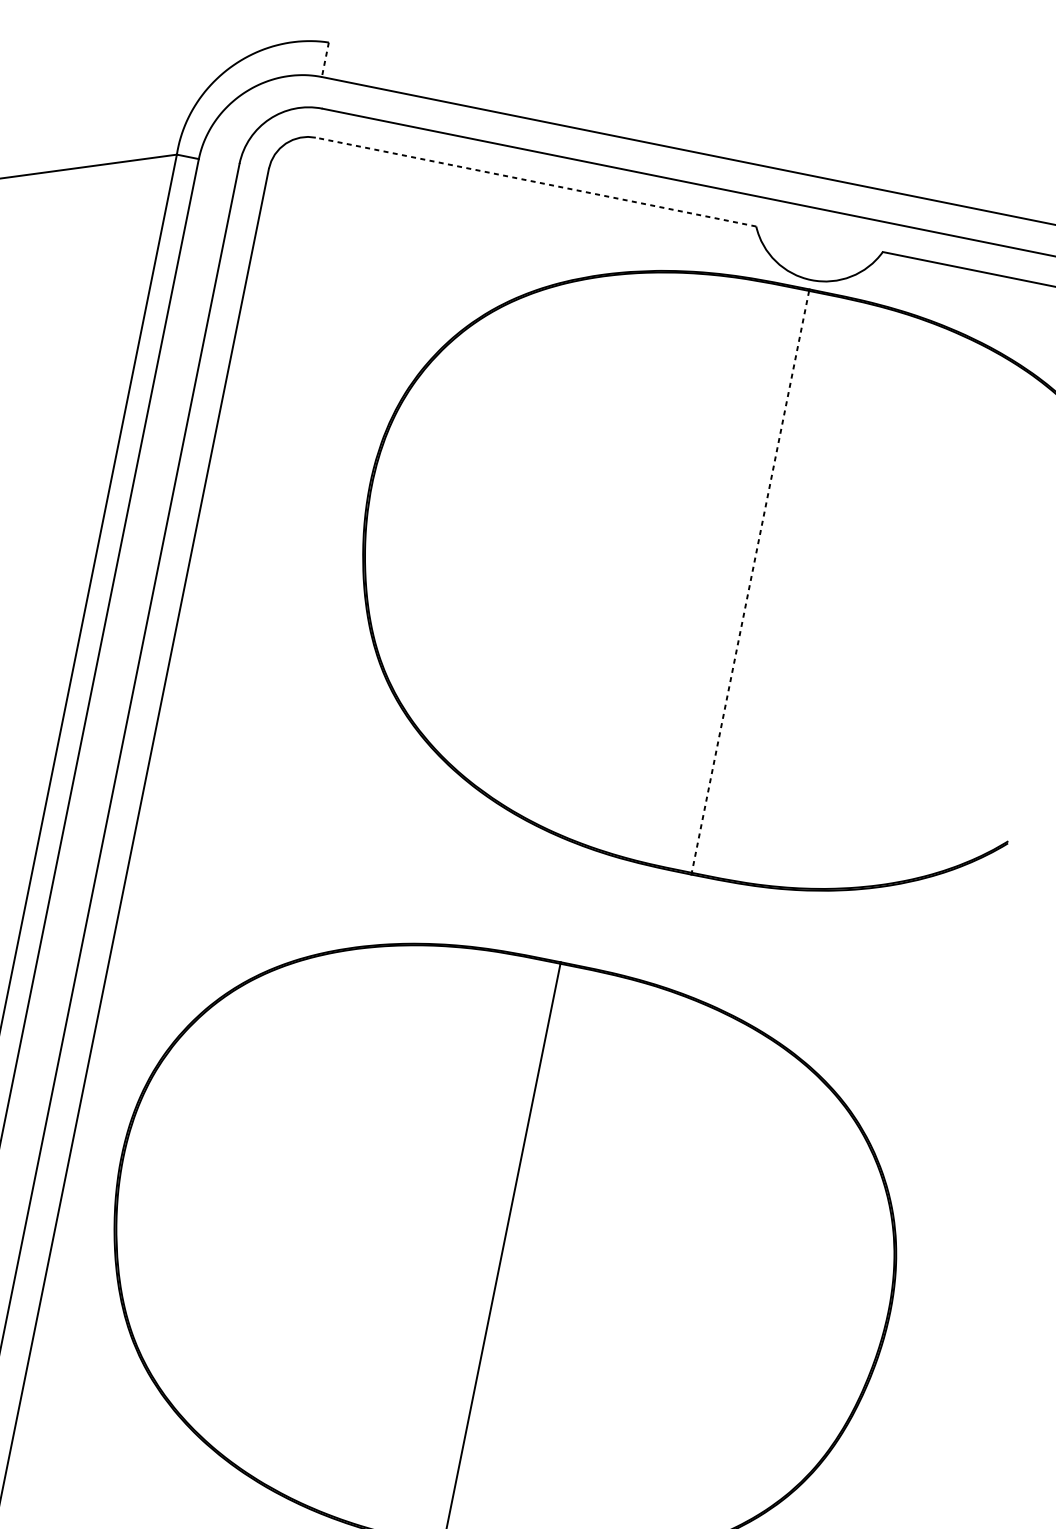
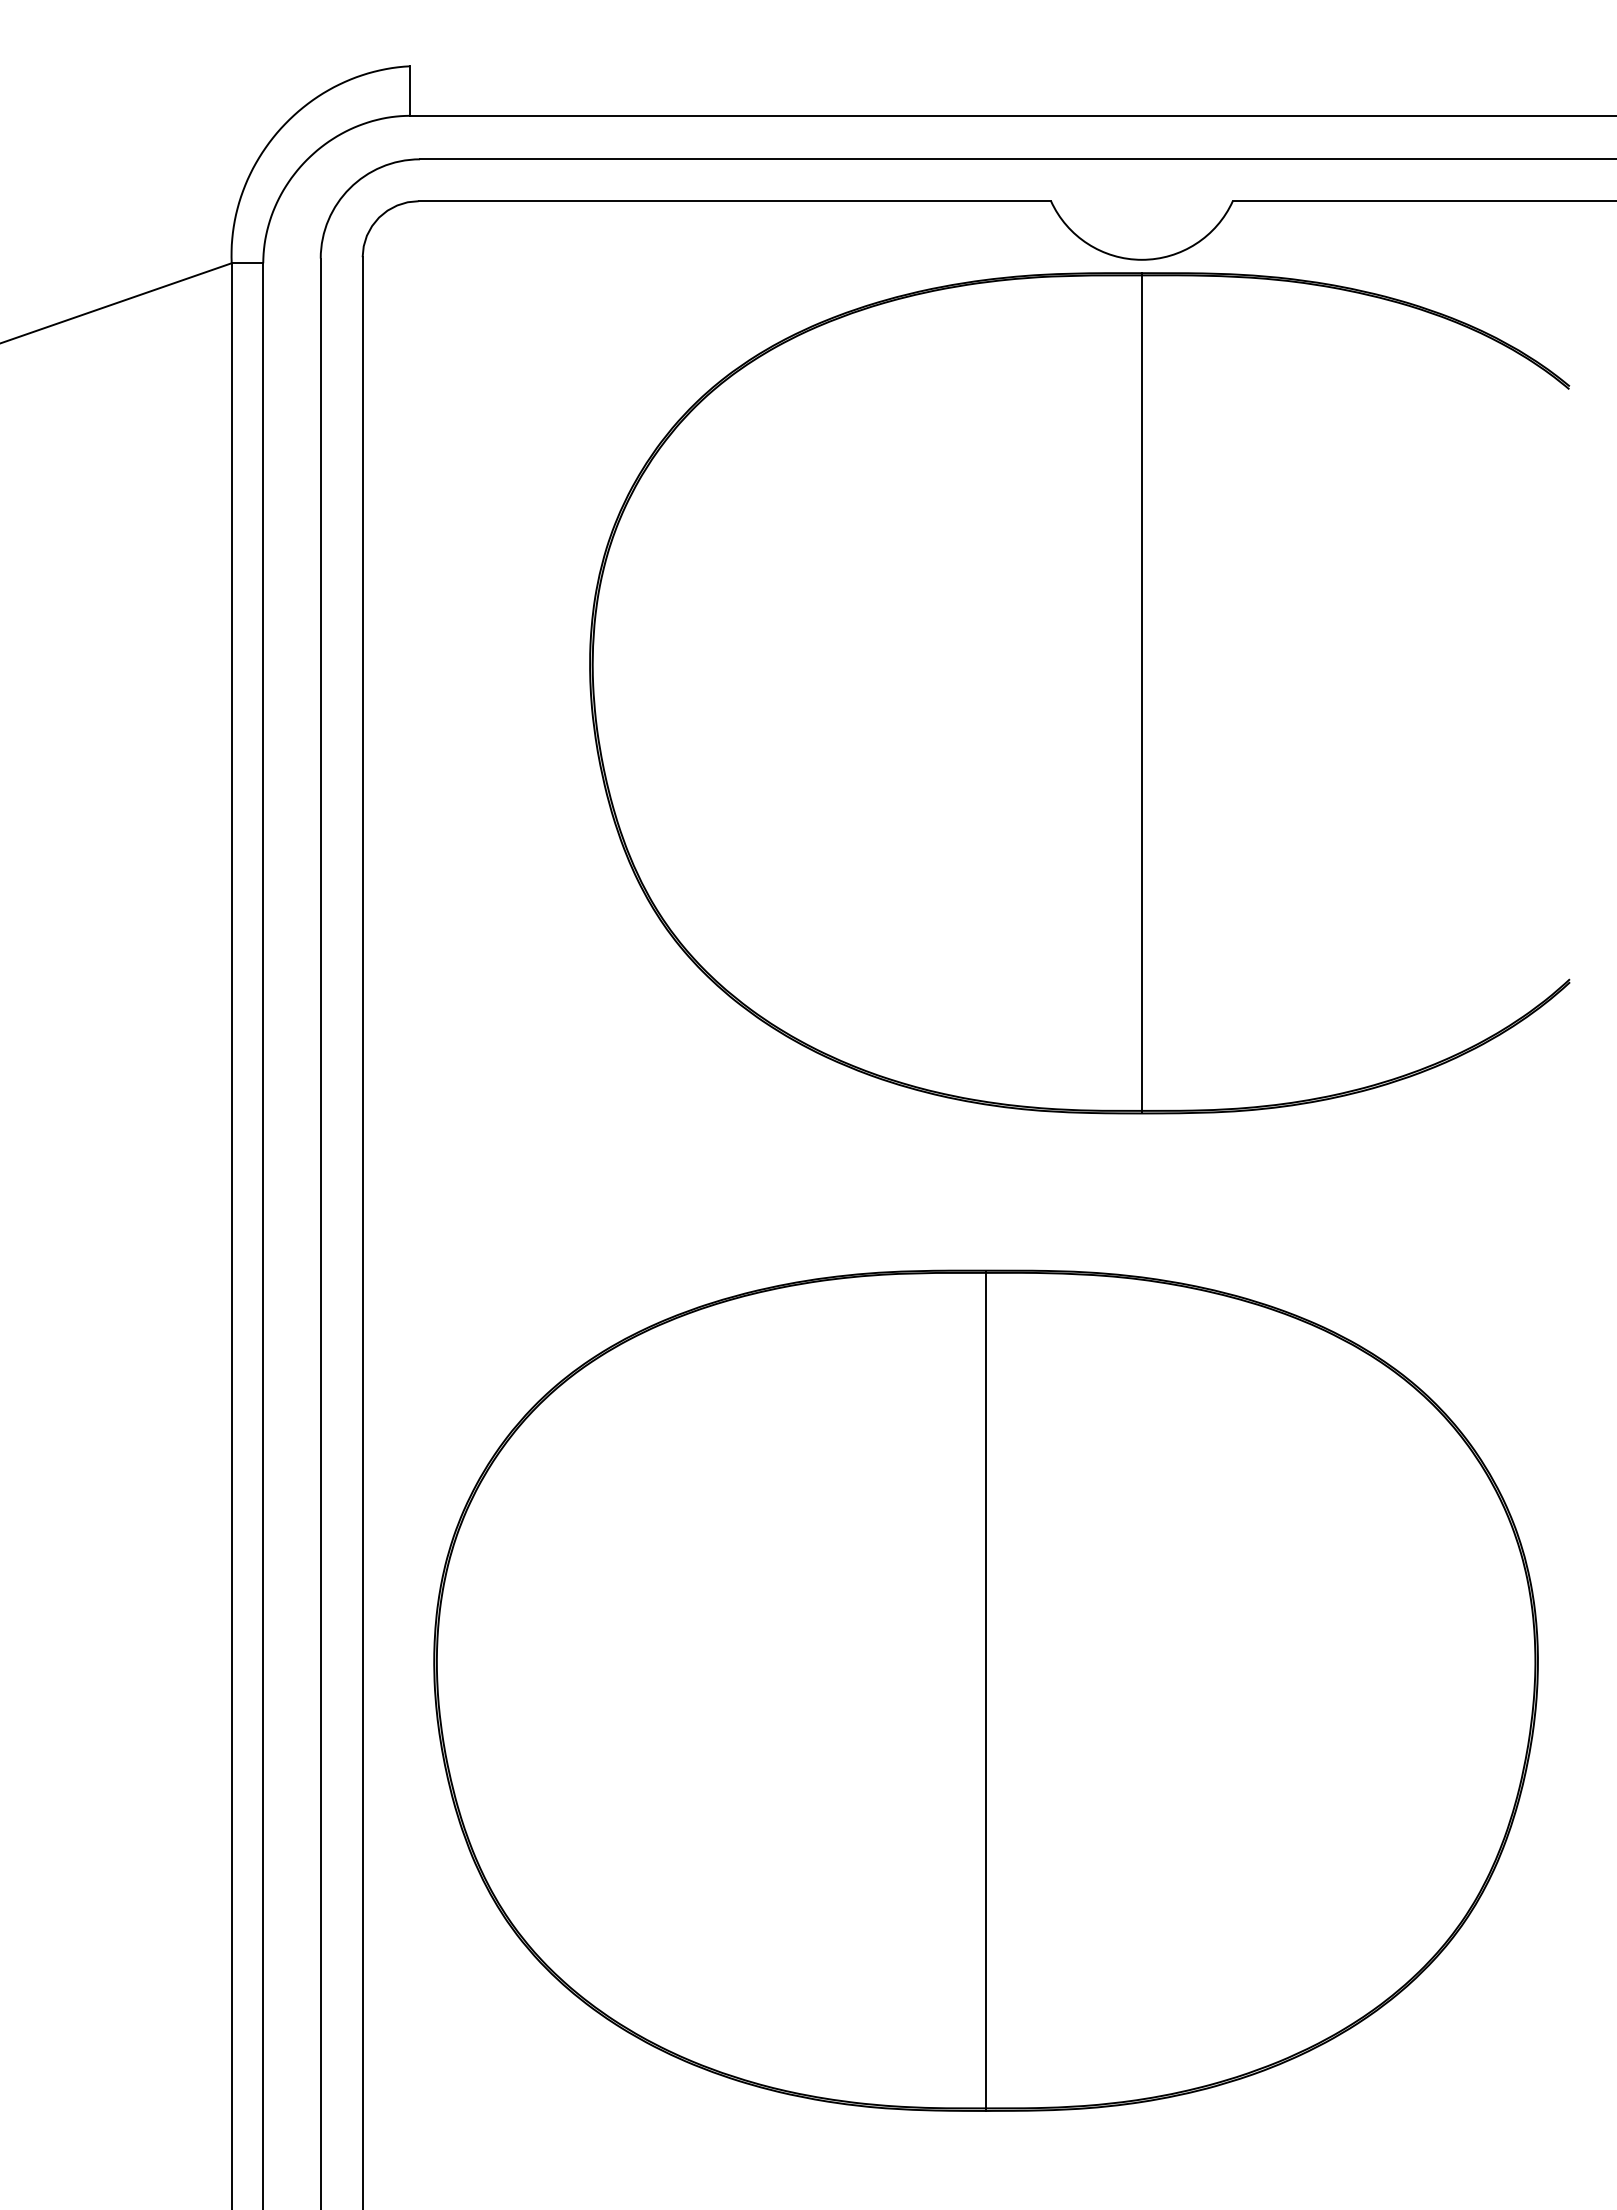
line: (325, 60) -> (410, 91), dashed -> solid
line: (535, 182) -> (734, 201), dashed -> solid
line: (750, 582) -> (1141, 693), dashed -> solid

